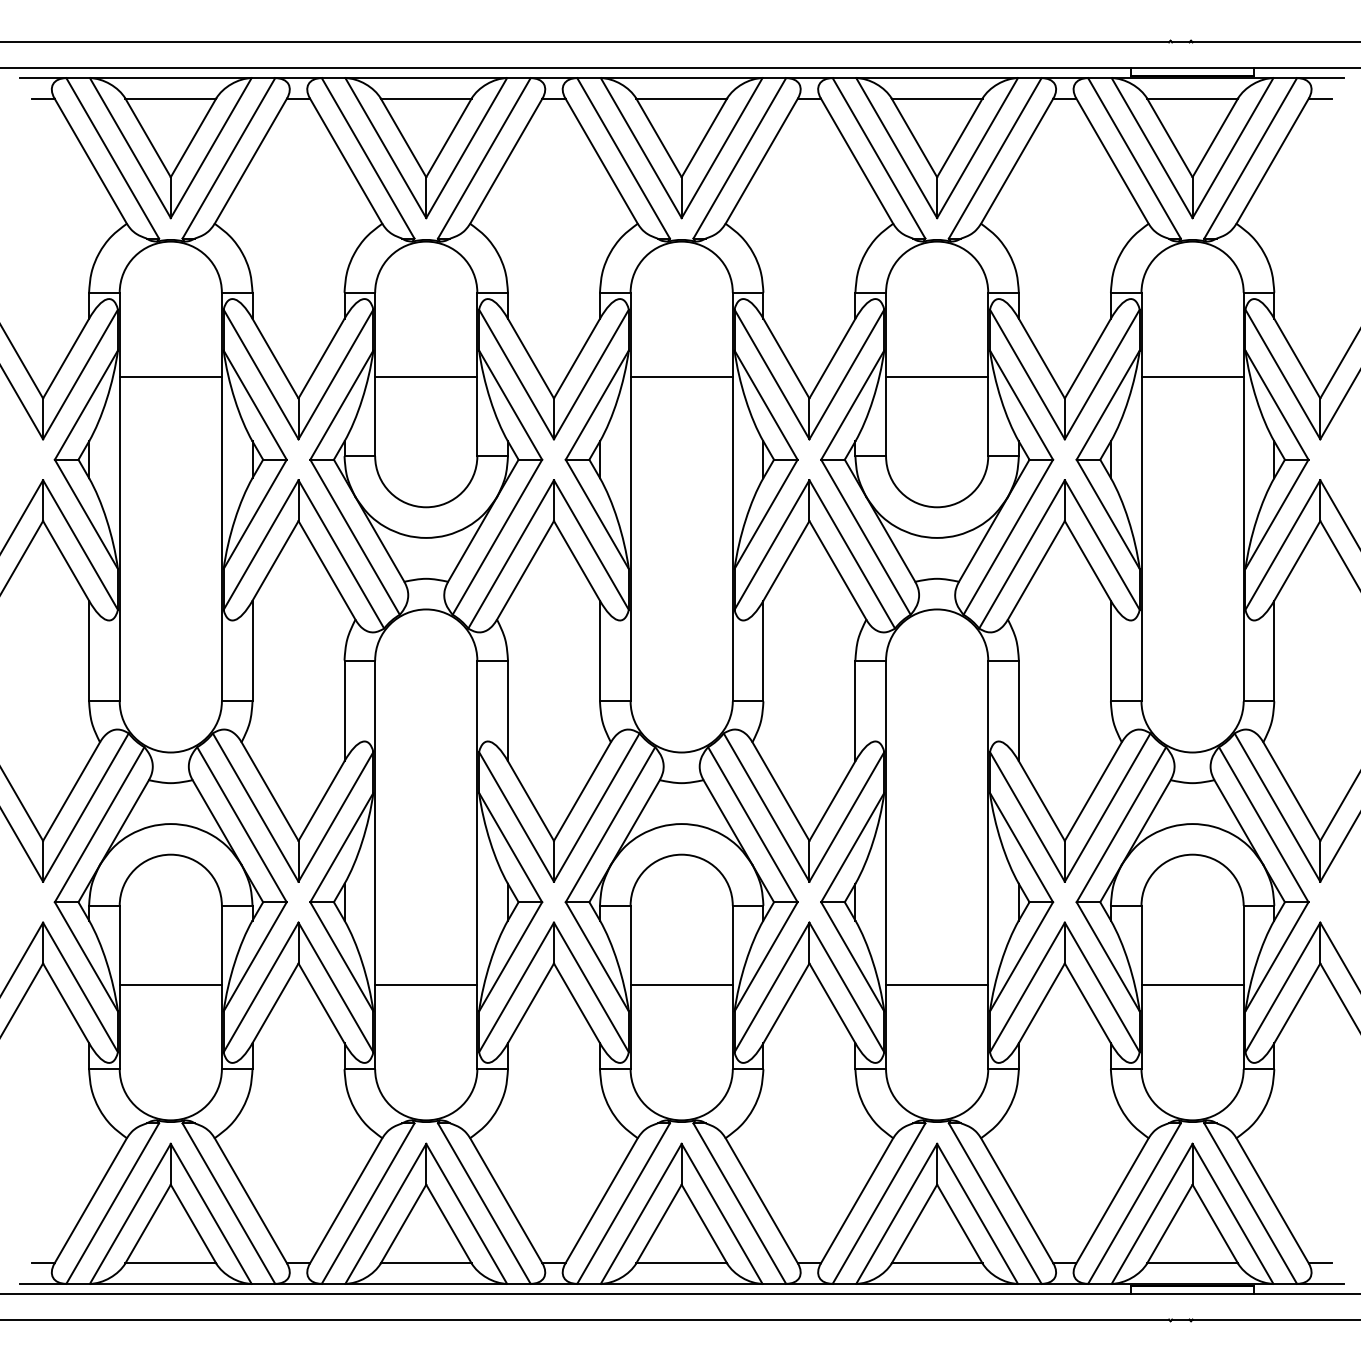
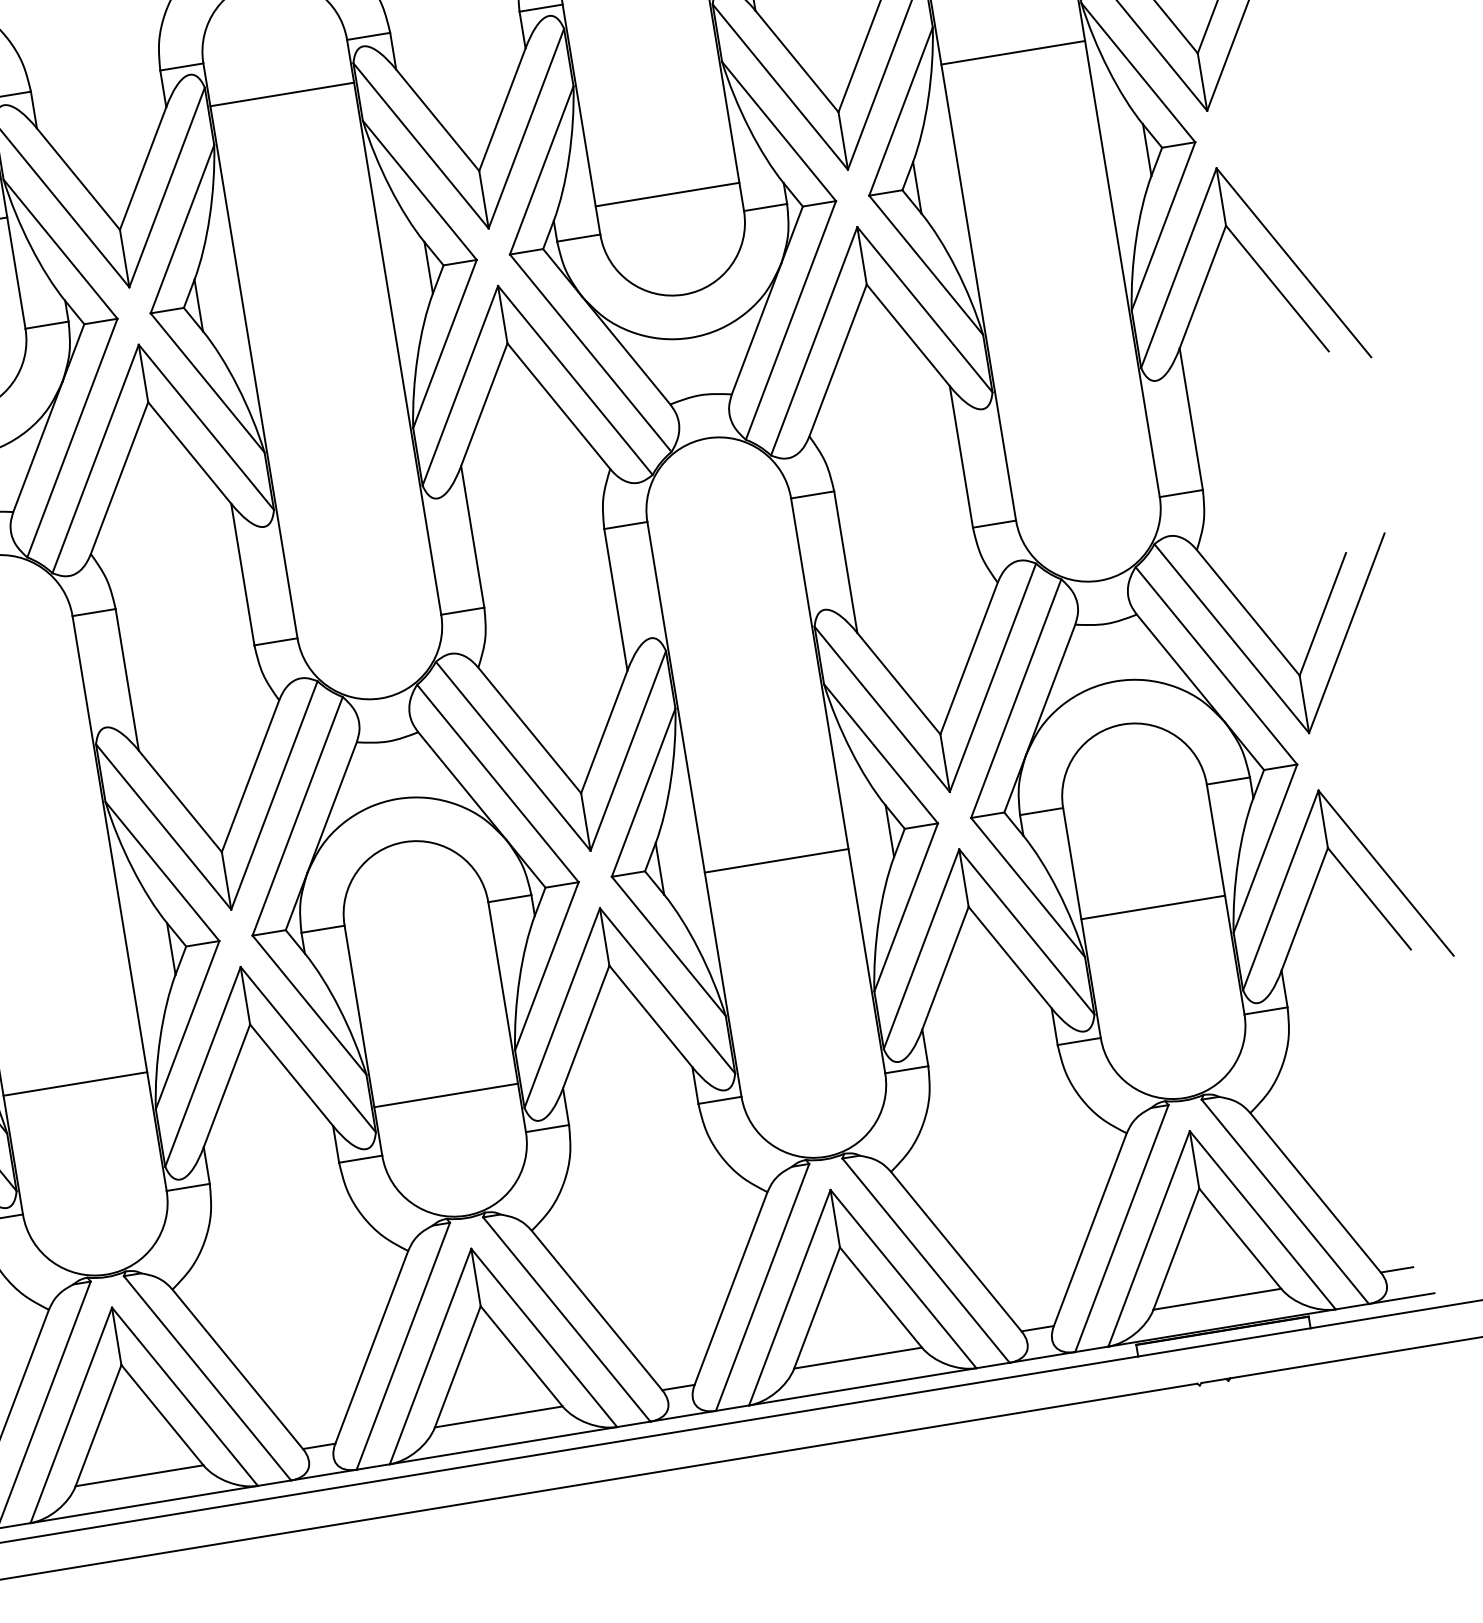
line: (681, 377) -> (282, 95), moved
line: (937, 377) -> (668, 195), moved
line: (681, 984) -> (445, 1095), moved
line: (937, 984) -> (777, 860), moved

